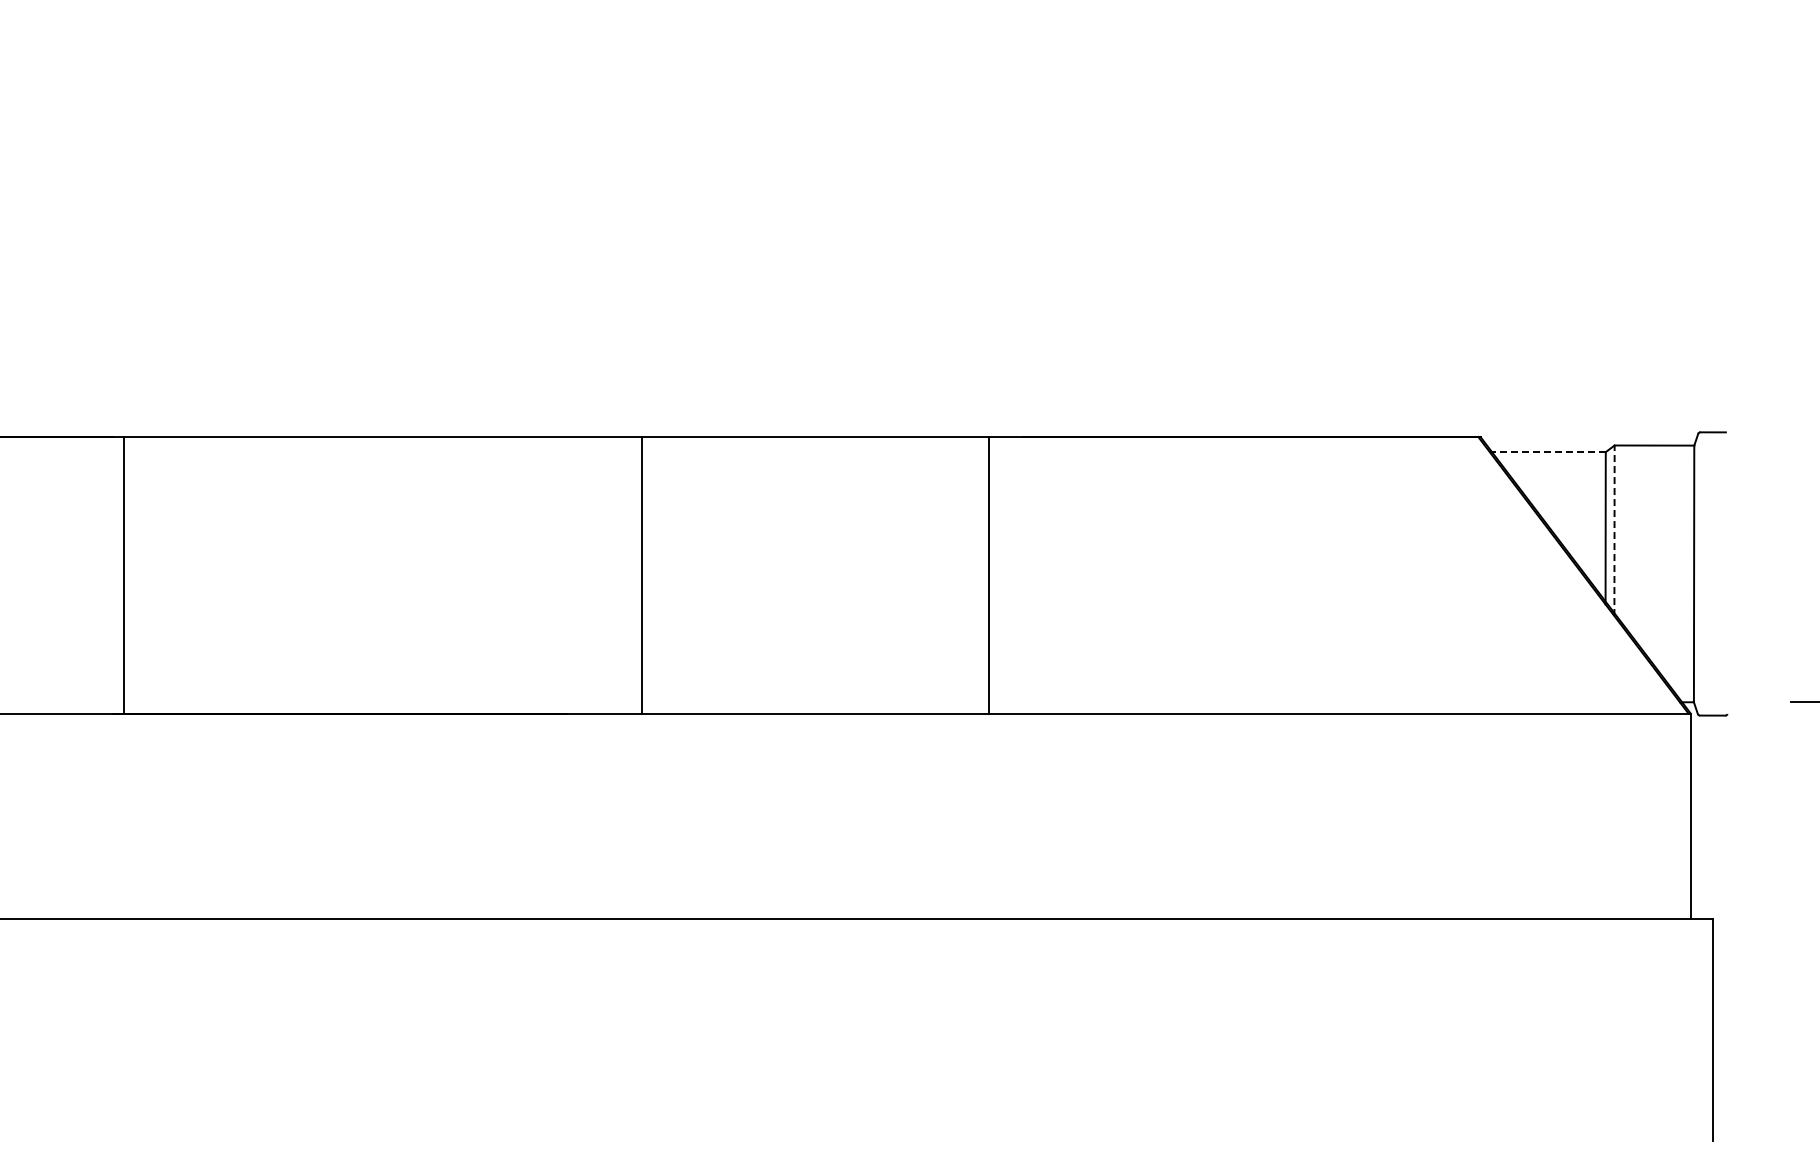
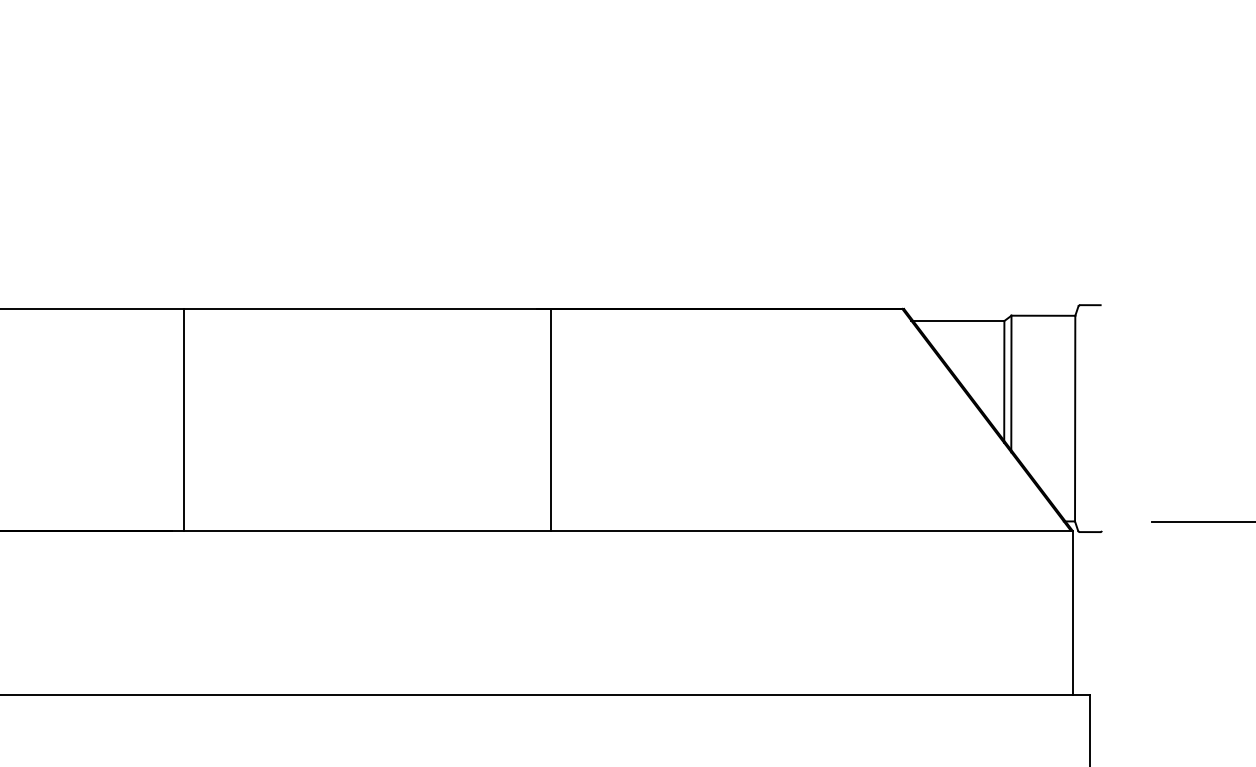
line: (1547, 452) -> (957, 321), dashed -> solid
line: (1614, 530) -> (1011, 383), dashed -> solid
line: (642, 575) -> (184, 419), moved
line: (989, 575) -> (551, 419), moved

